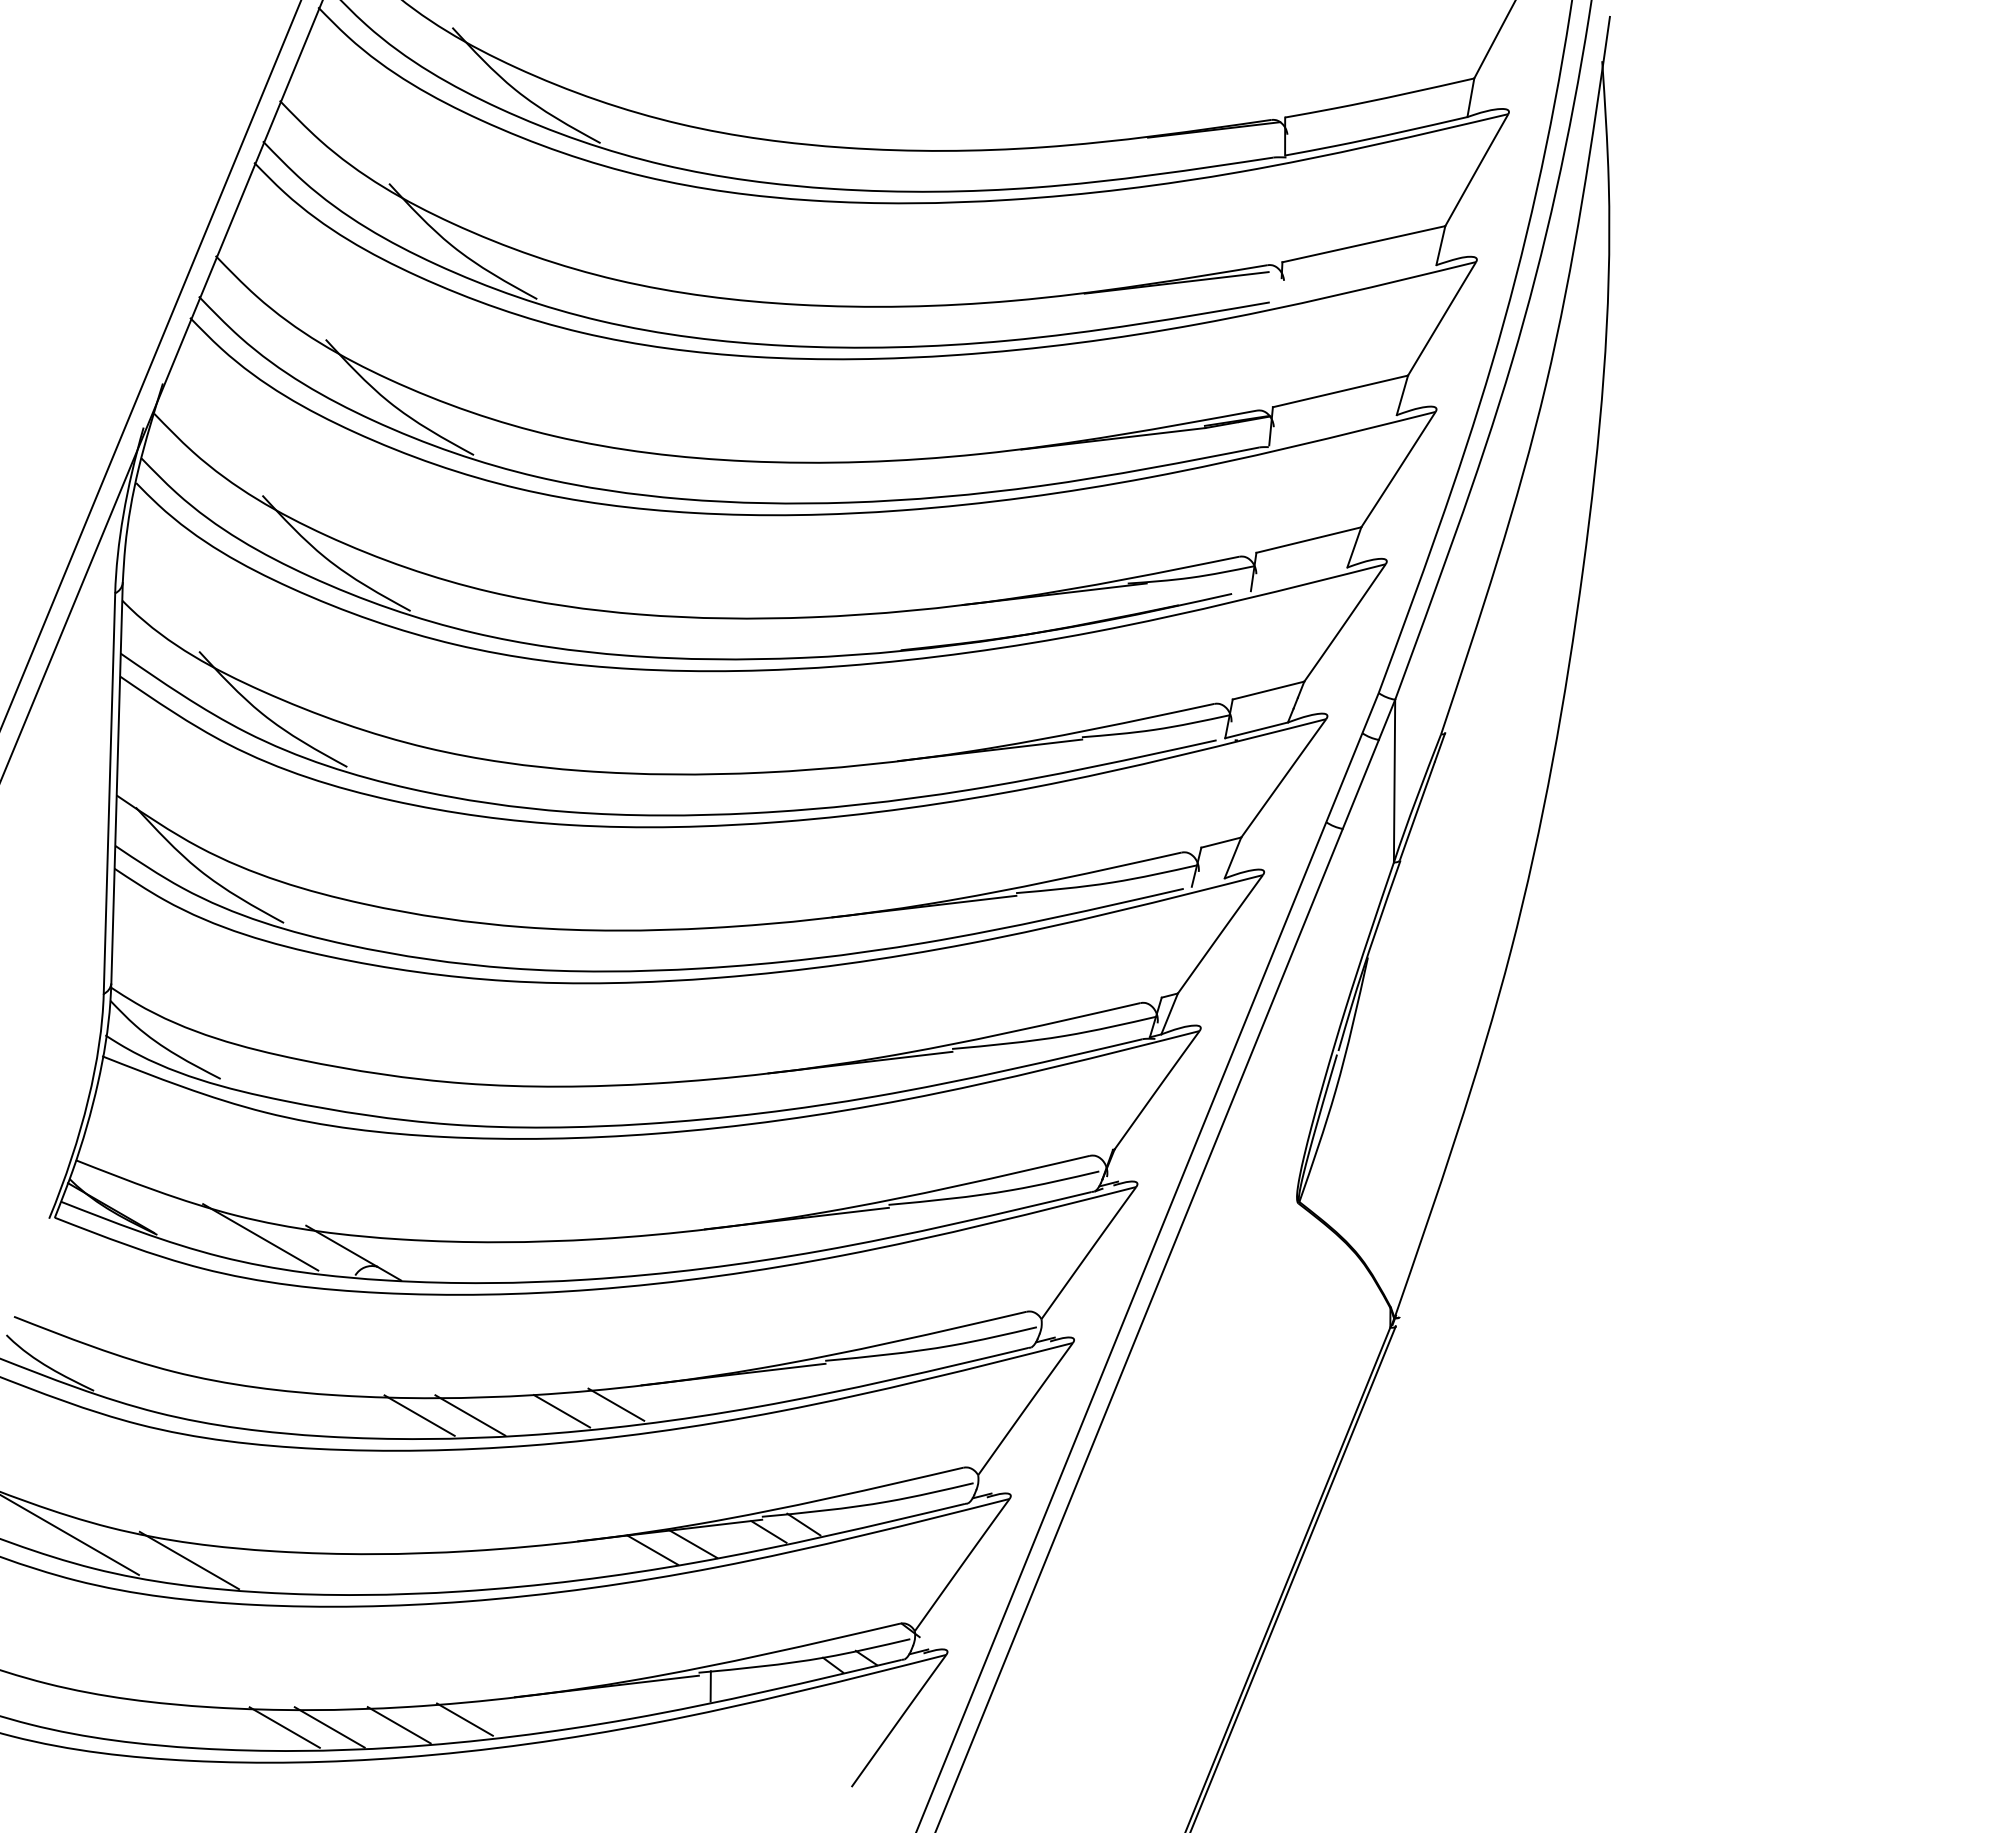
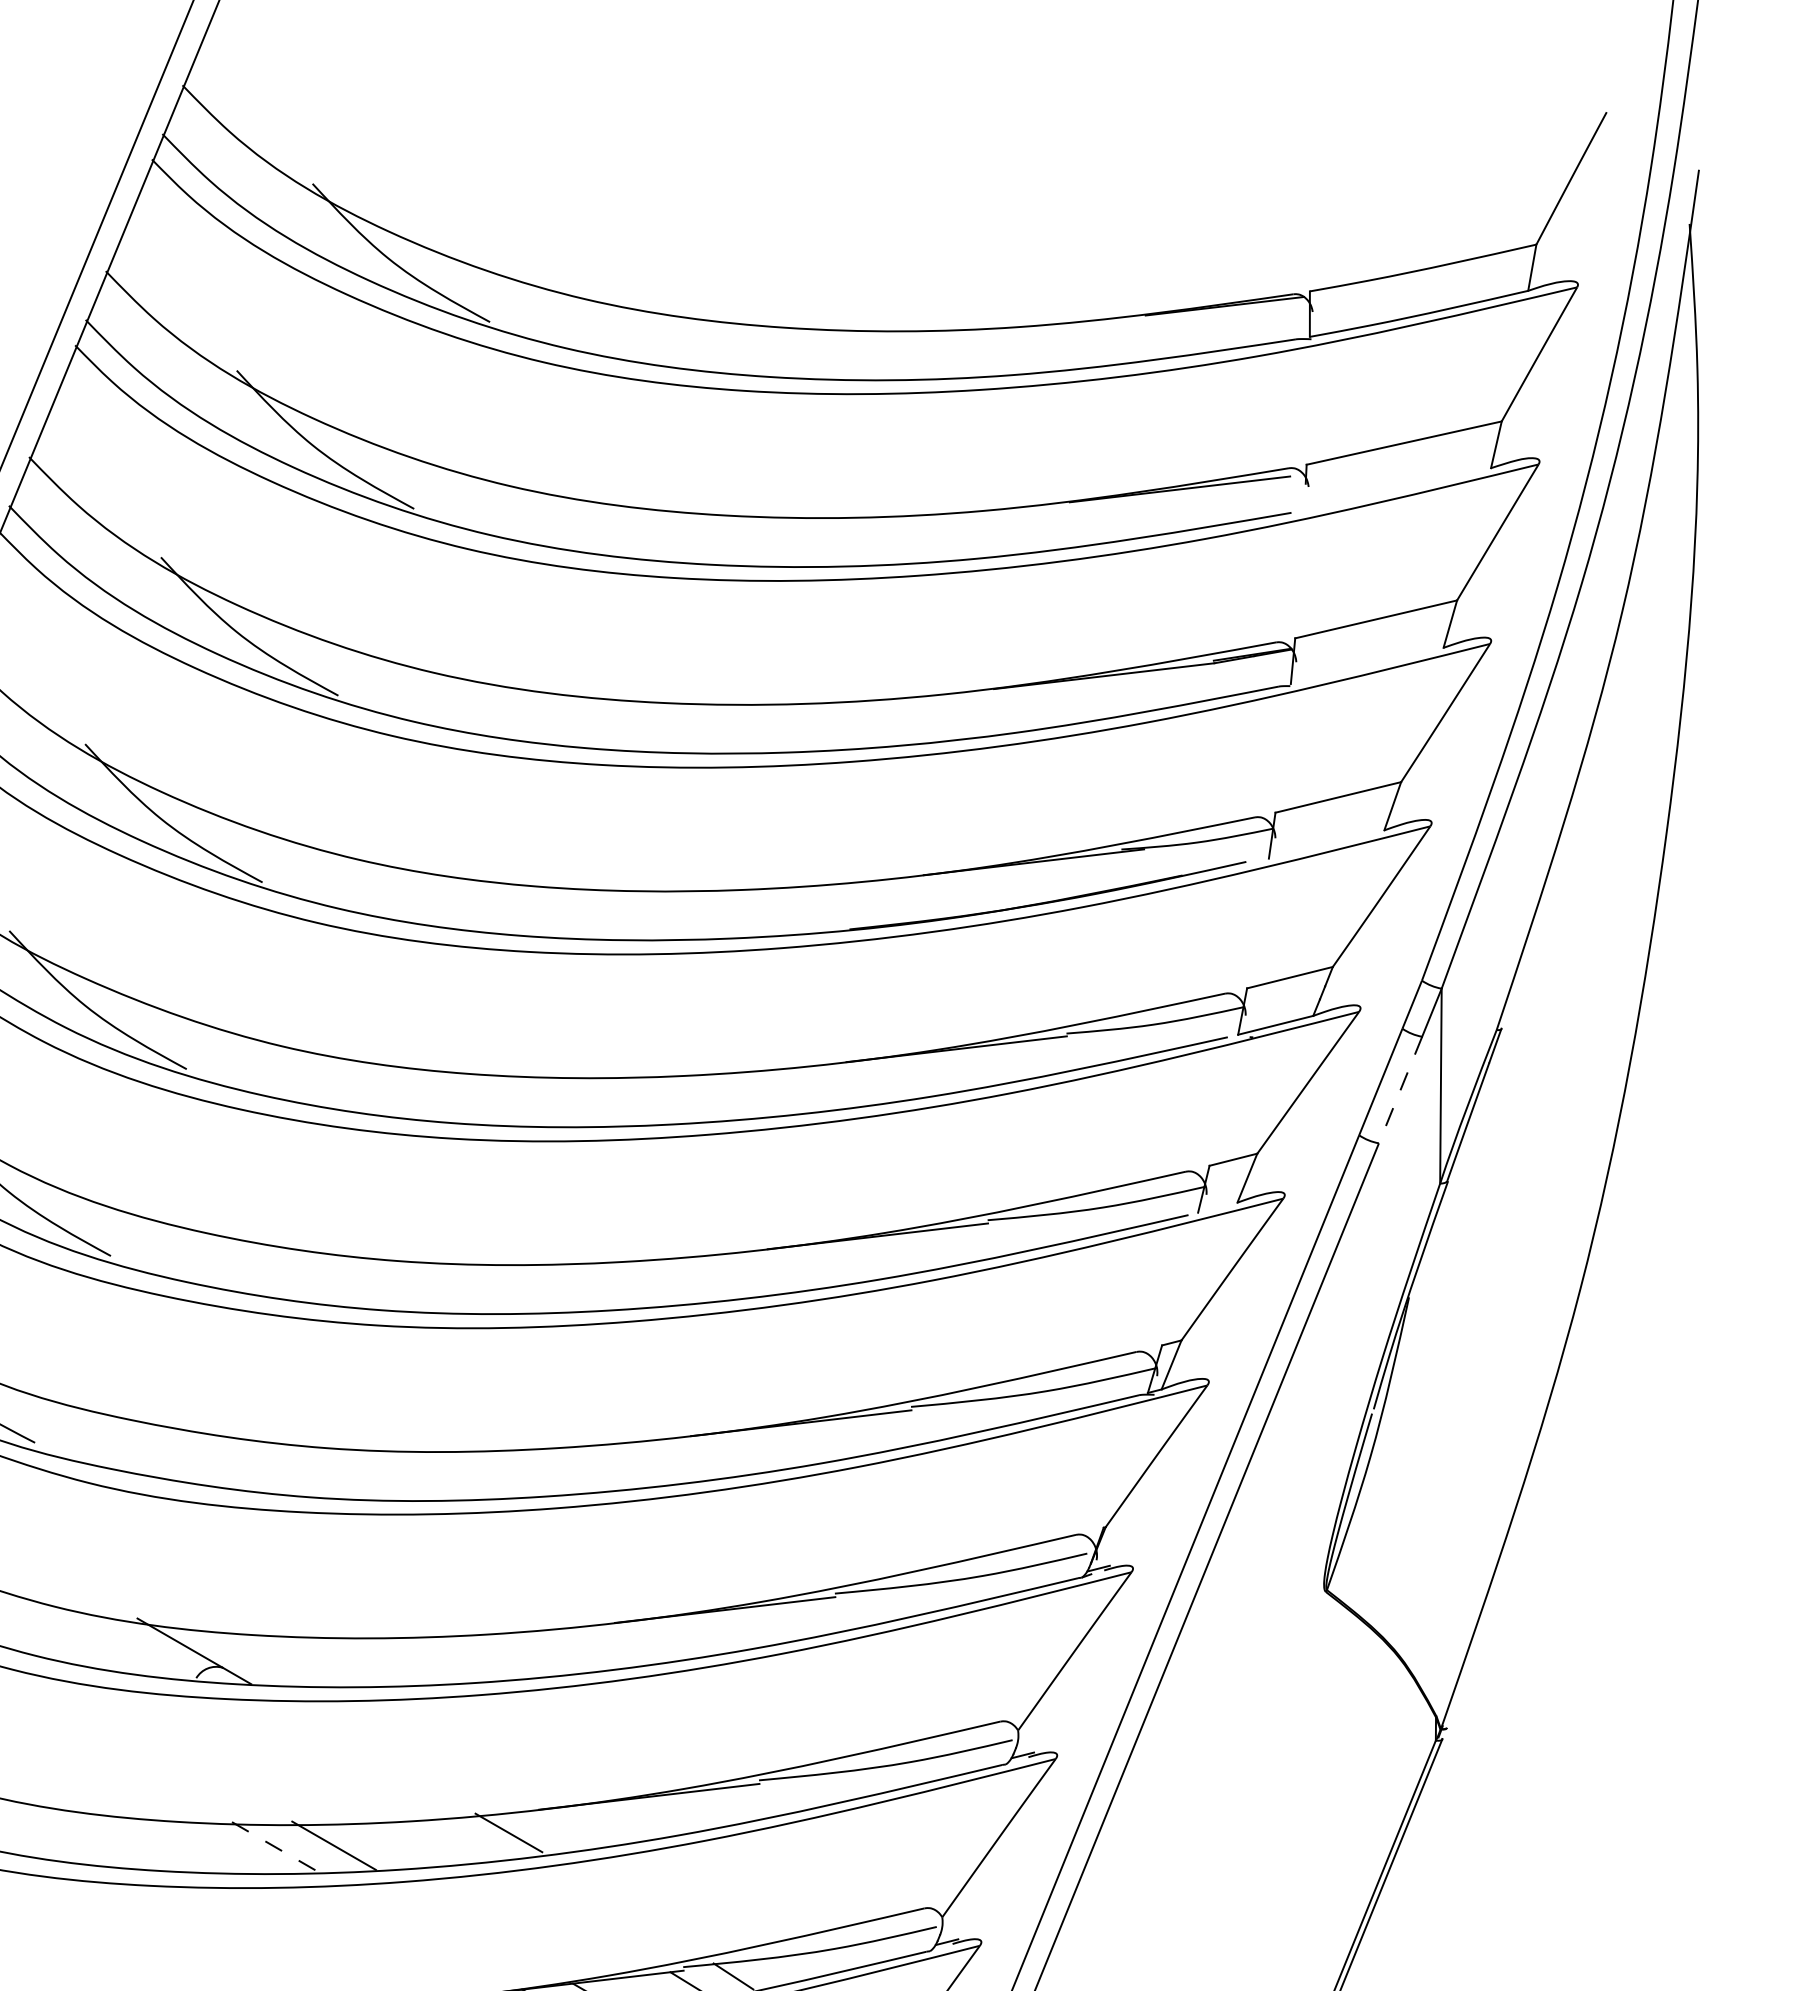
line: (1360, 784) -> (1400, 1090), solid -> dashed
line: (260, 1237) -> (82, 1632), removed
line: (561, 1411) -> (443, 1841), removed
line: (419, 1415) -> (273, 1845), solid -> dashed

